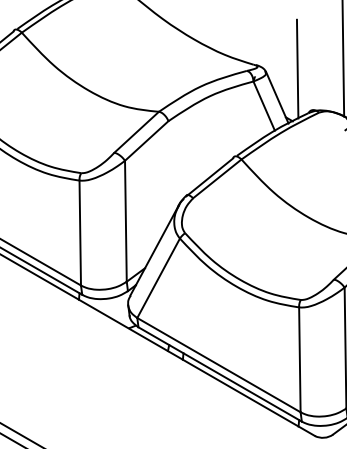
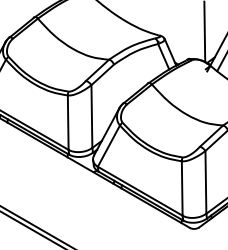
line: (296, 68) -> (180, 37), removed

